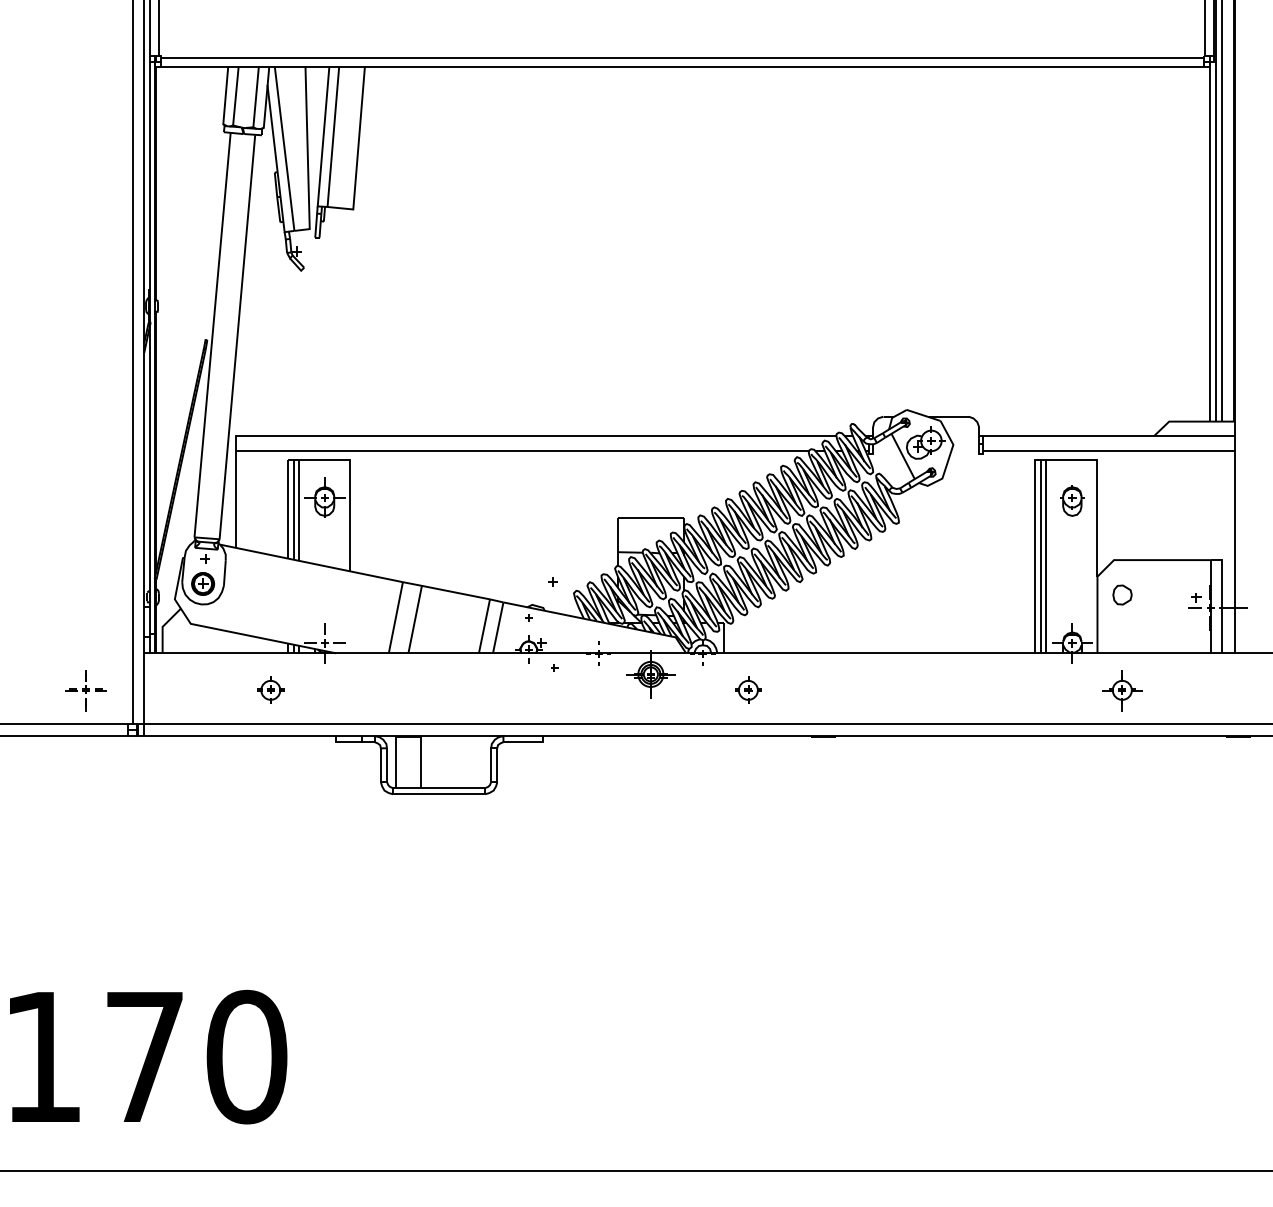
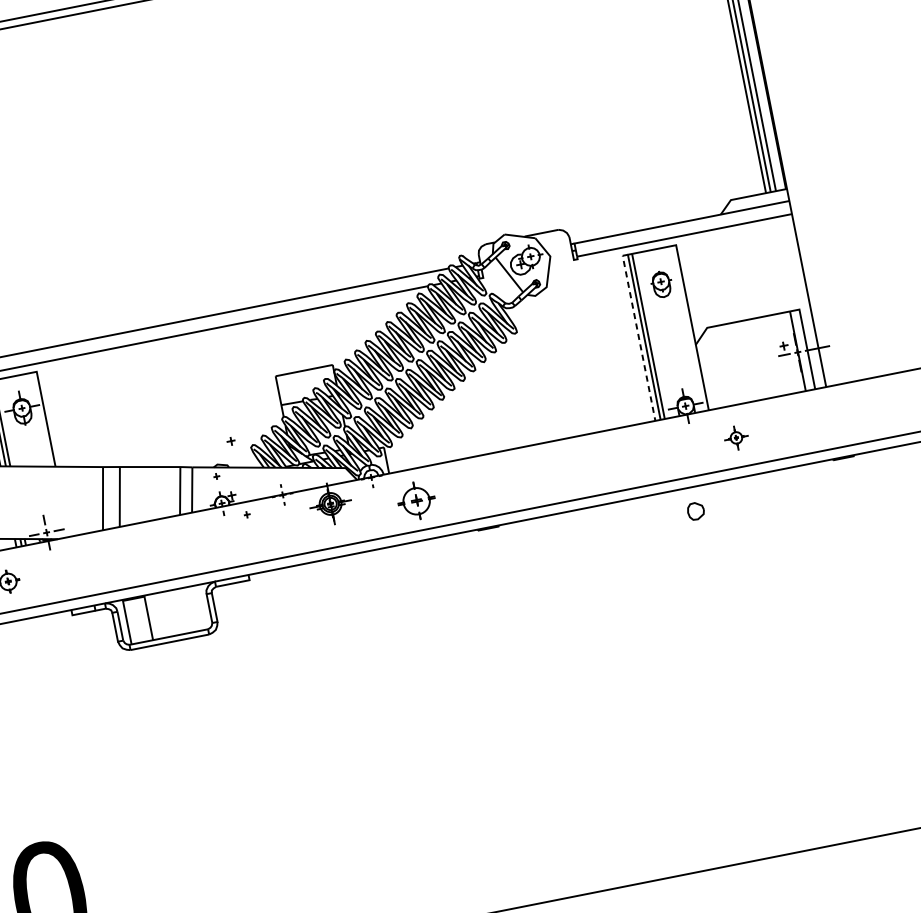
line: (1034, 552) -> (637, 334), solid -> dashed
part: (1122, 594) -> (695, 510), moved
part: (748, 689) -> (416, 500), size x1.6
part: (1122, 690) -> (736, 437), size x0.7

